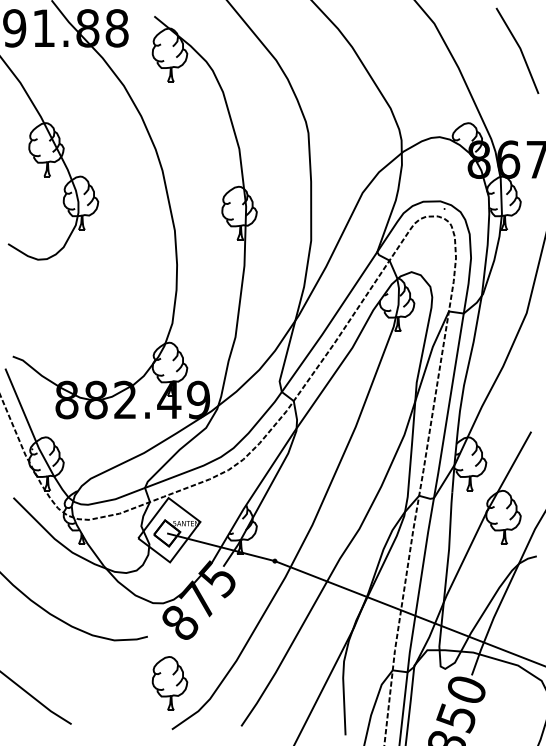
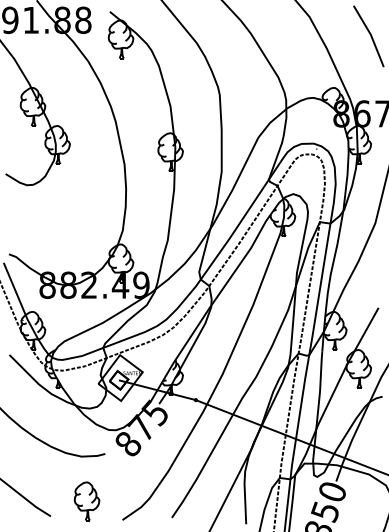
part: (169, 683) -> (86, 501), moved

